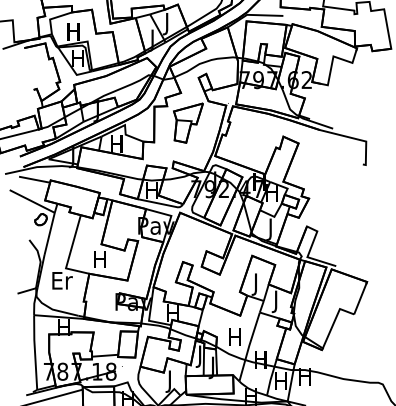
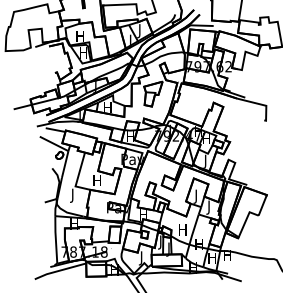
text: (62, 282) -> (73, 195), Er -> J

